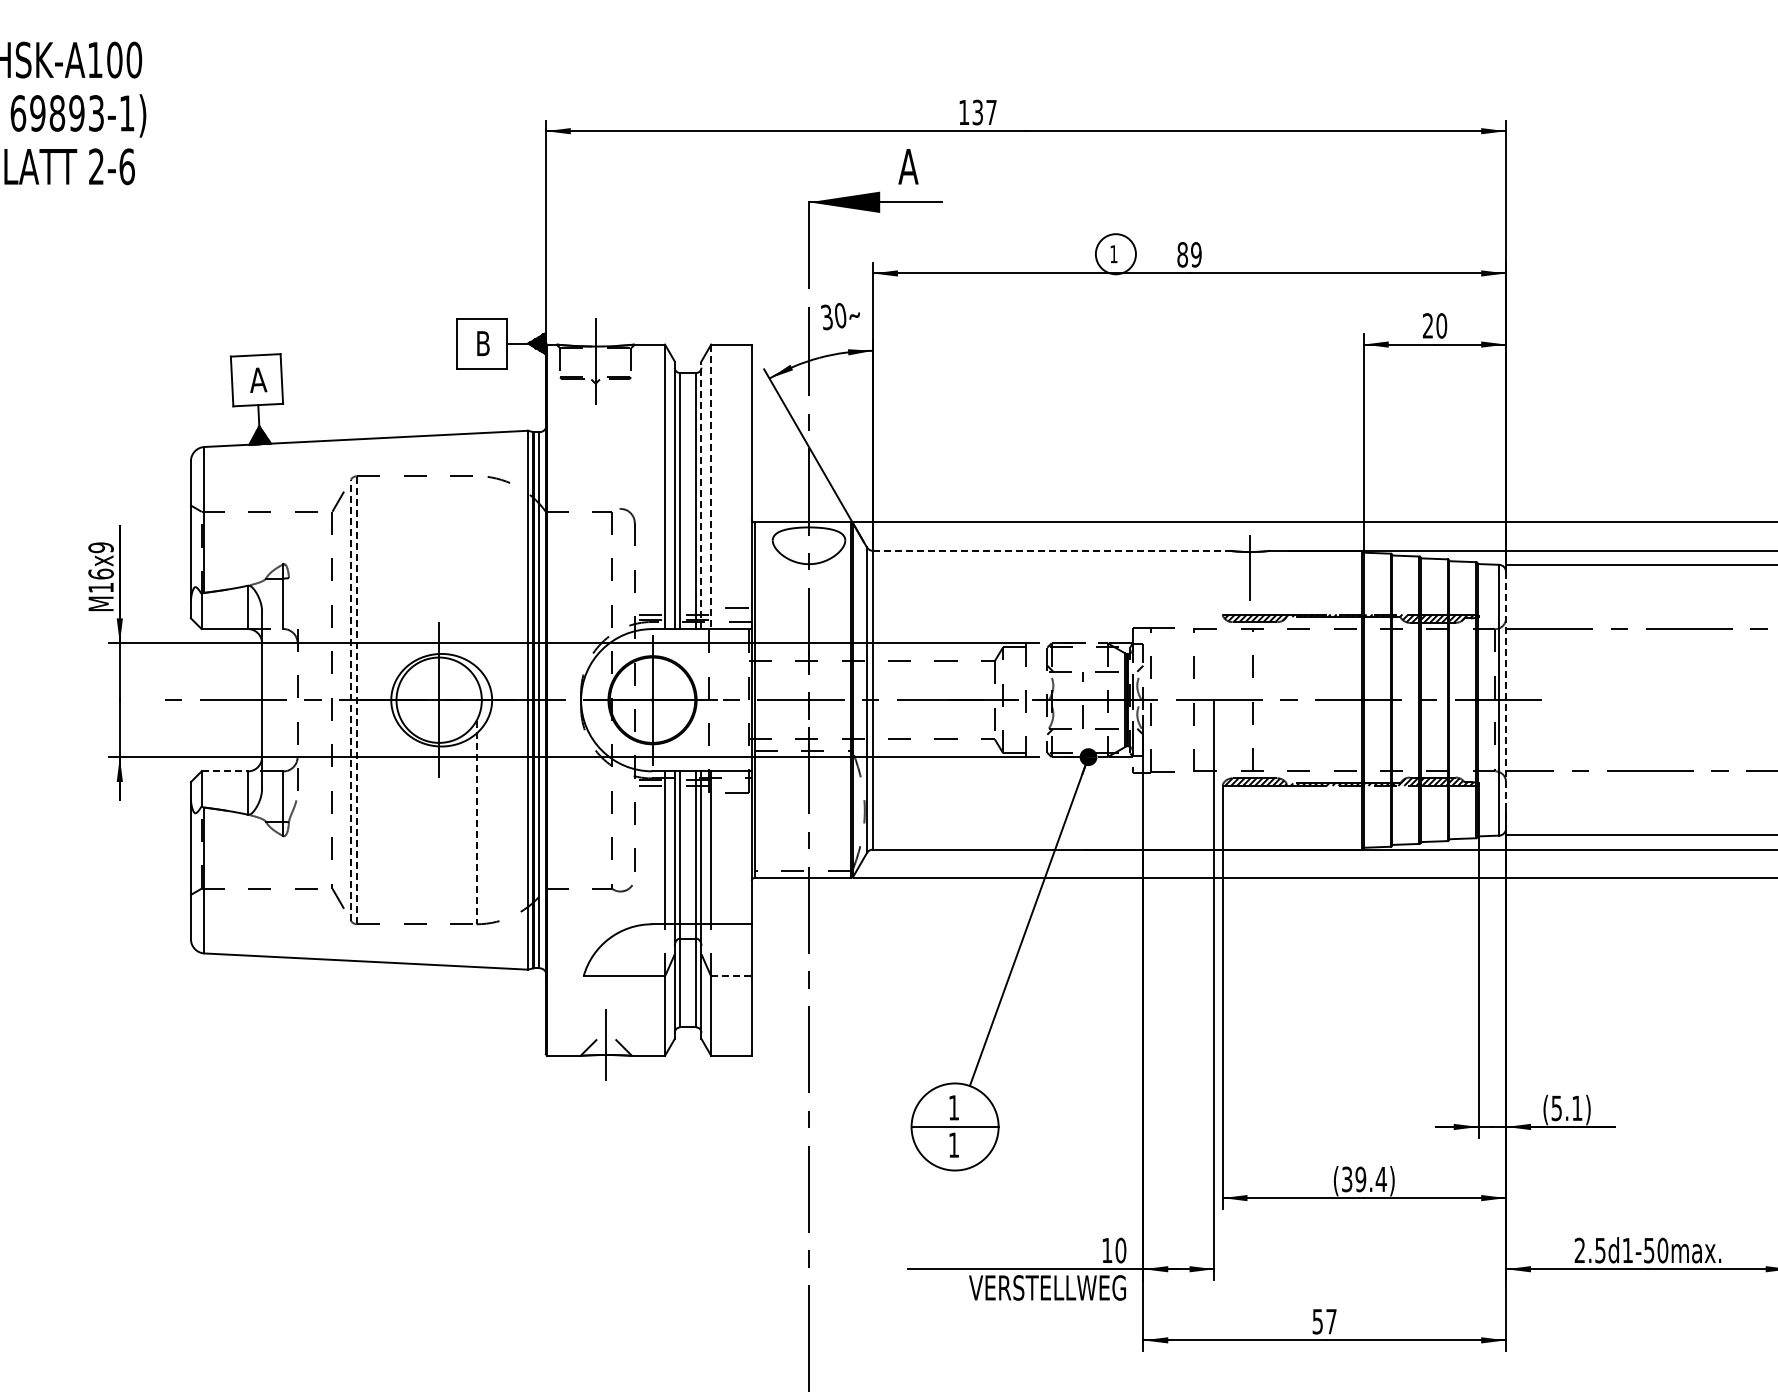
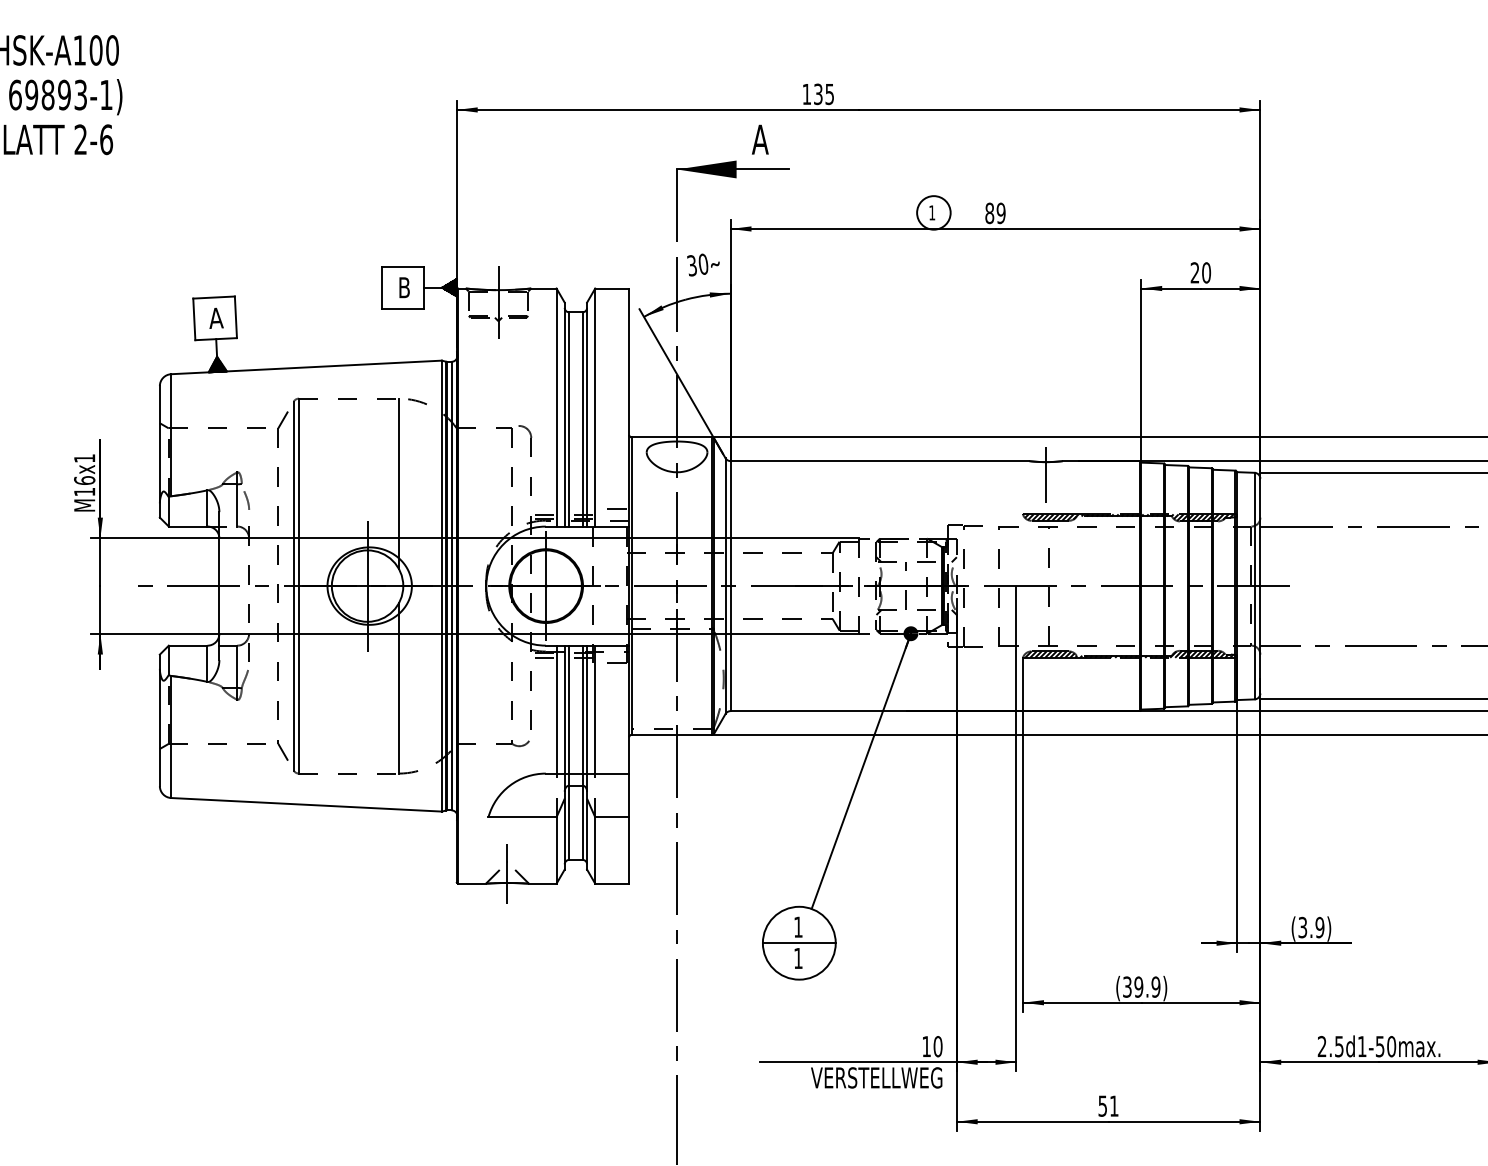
text: (991, 112) -> (829, 94), 137 -> 135
line: (711, 487) -> (595, 408), dashed -> solid
line: (701, 495) -> (587, 414), dashed -> solid
text: (100, 547) -> (84, 458), M16x9 -> M16x1
line: (1052, 550) -> (880, 460), dashed -> solid
line: (476, 577) -> (398, 483), added
curve: (294, 597) -> (246, 500), added
line: (350, 699) -> (293, 585), dashed -> solid
line: (357, 699) -> (299, 585), dashed -> solid
line: (1506, 700) -> (1260, 586), dashed -> solid
line: (225, 771) -> (188, 645), dashed -> solid
line: (476, 822) -> (398, 688), dashed -> solid
line: (732, 976) -> (613, 817), dashed -> solid
text: (1567, 1108) -> (1311, 927), (5.1) -> (3.9)
text: (1380, 1179) -> (1155, 987), (39.4) -> (39.9)
text: (1331, 1321) -> (1114, 1106), 57 -> 51

